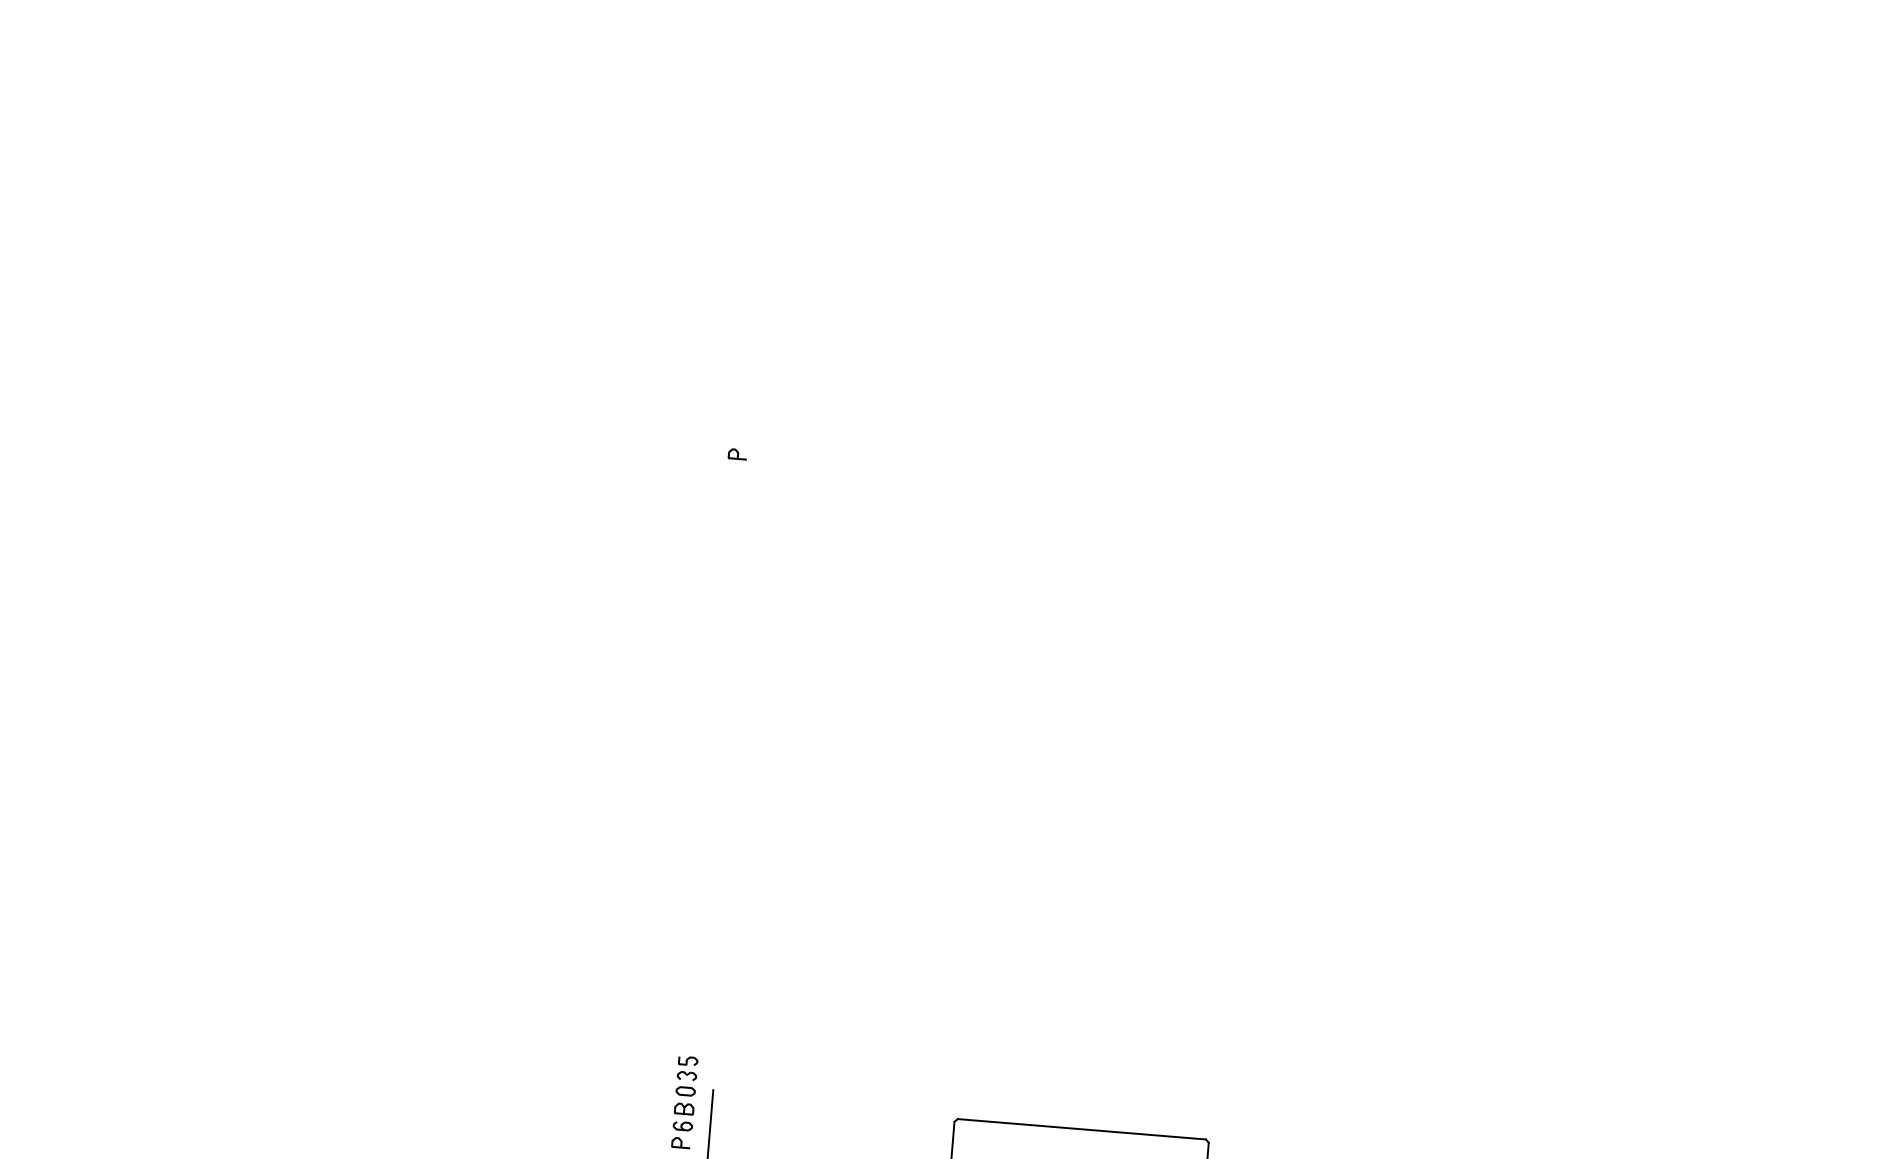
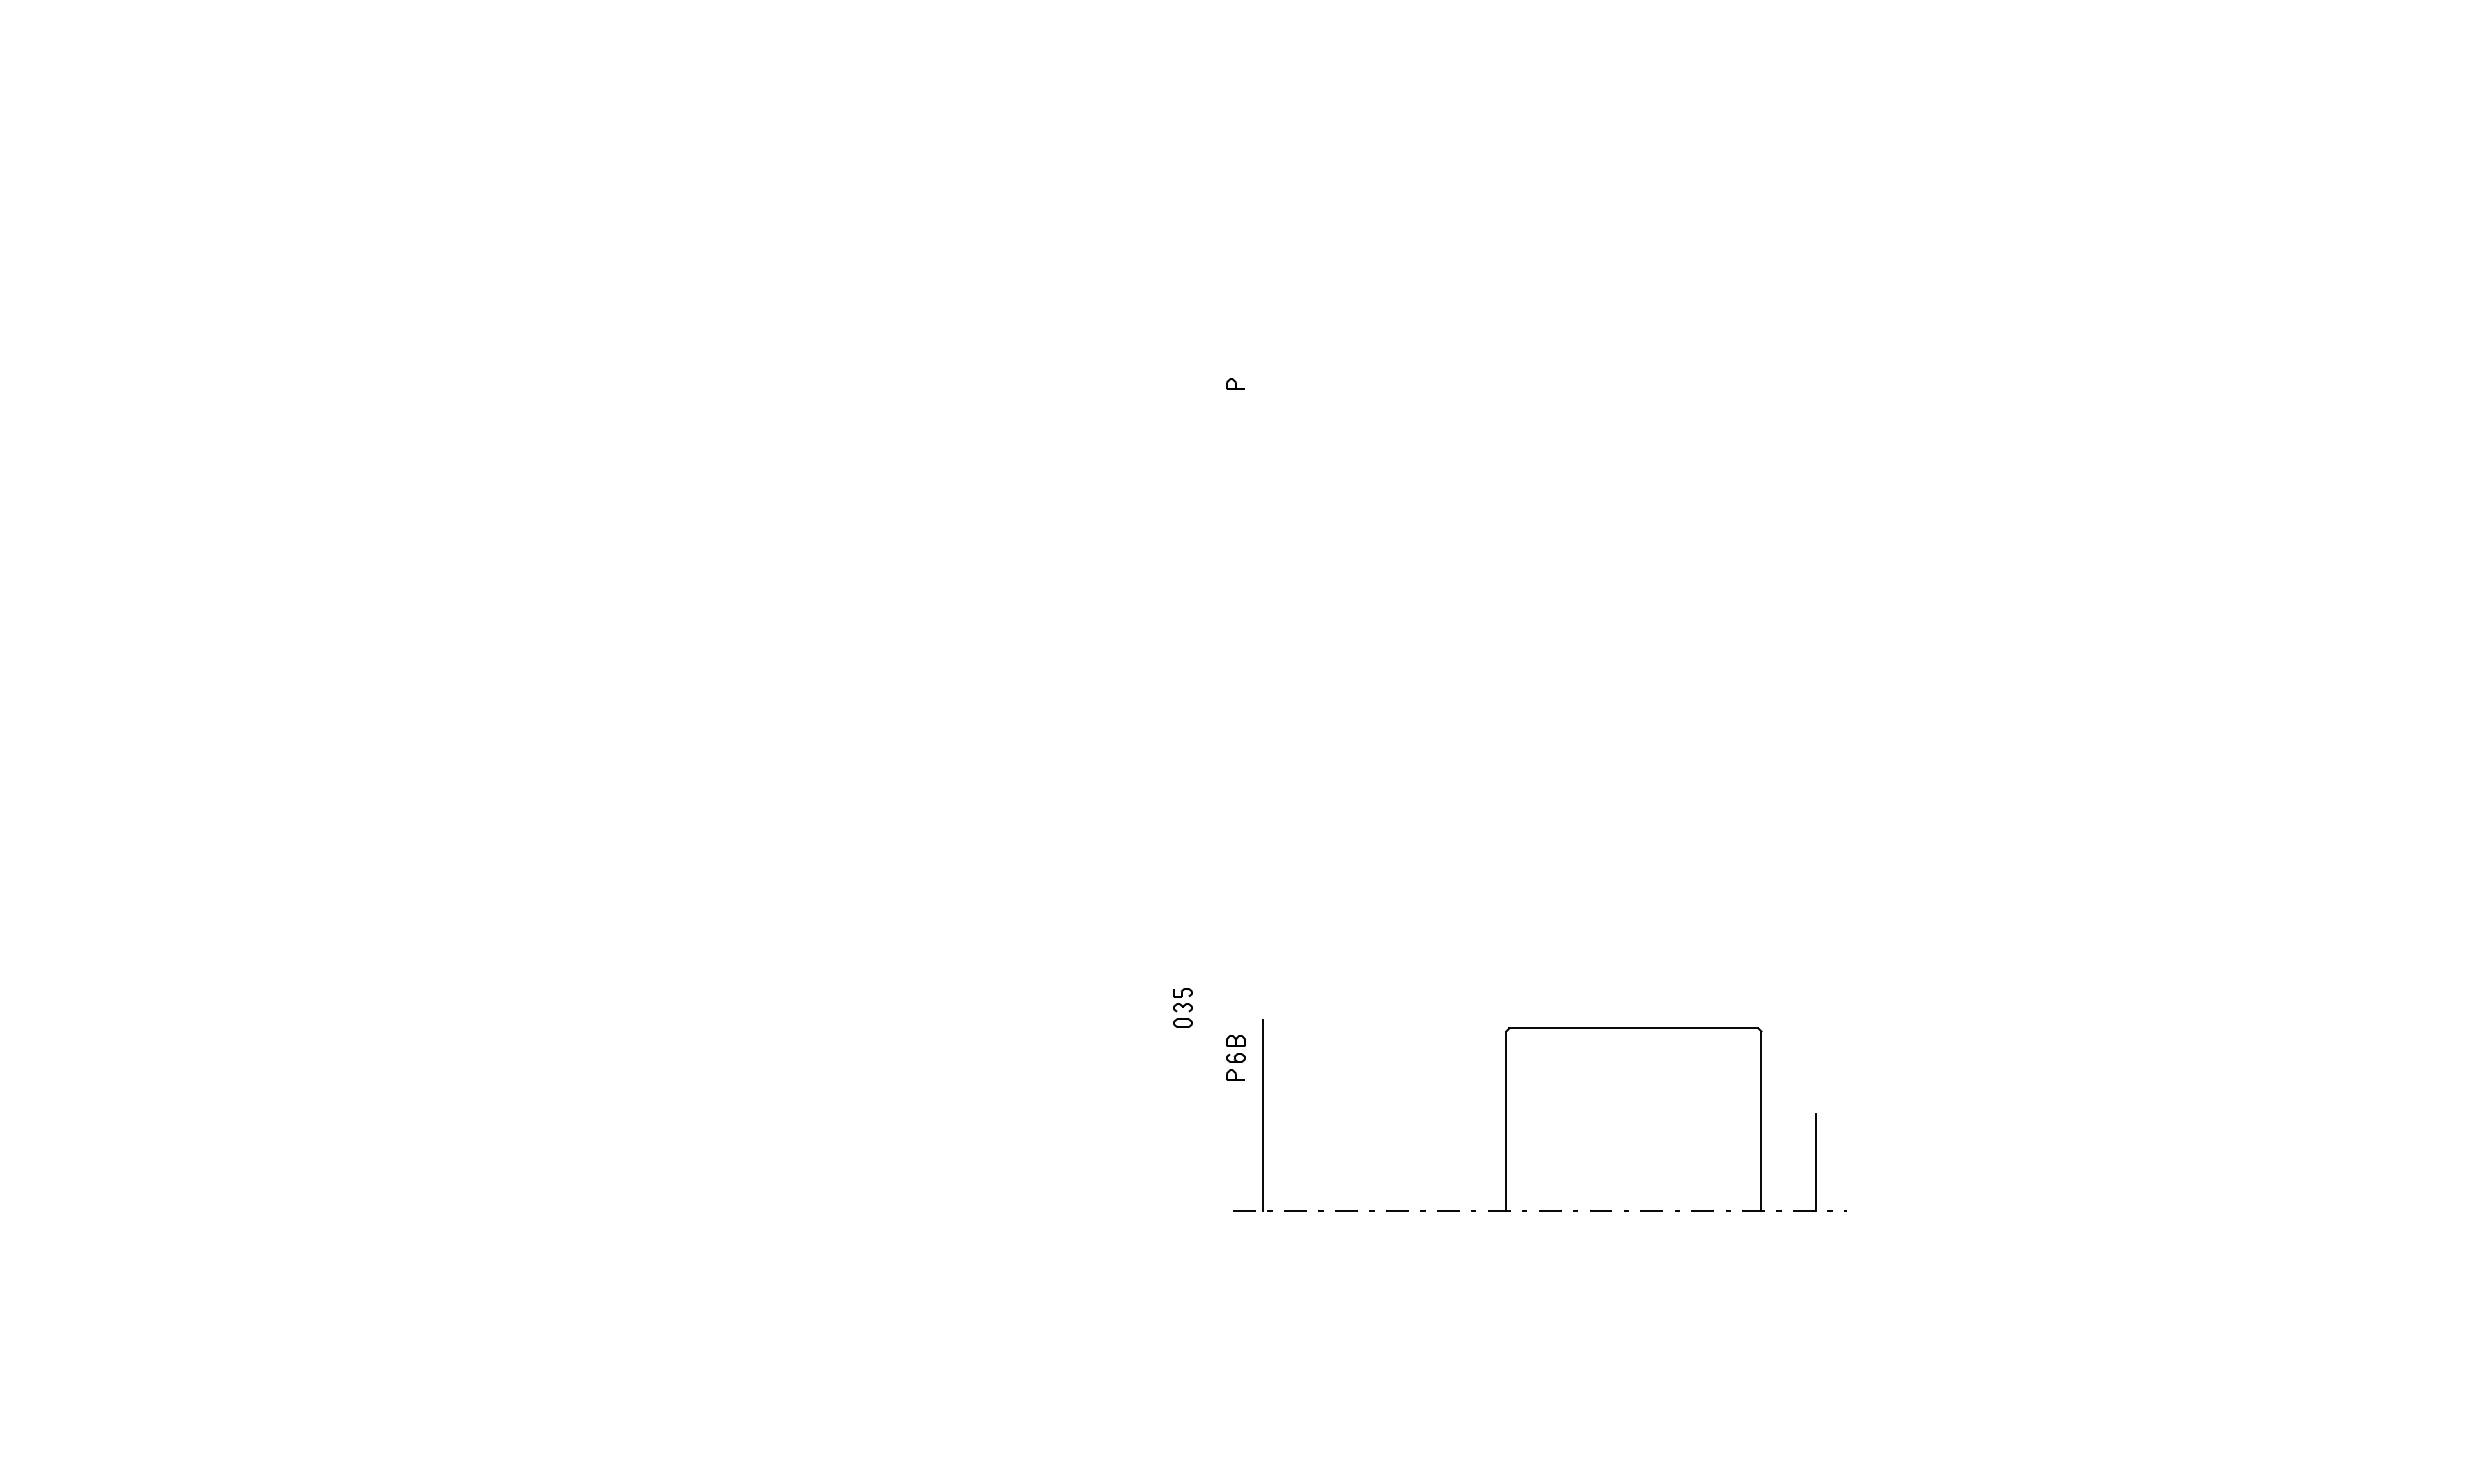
part: (686, 1075) -> (1182, 1007), moved

